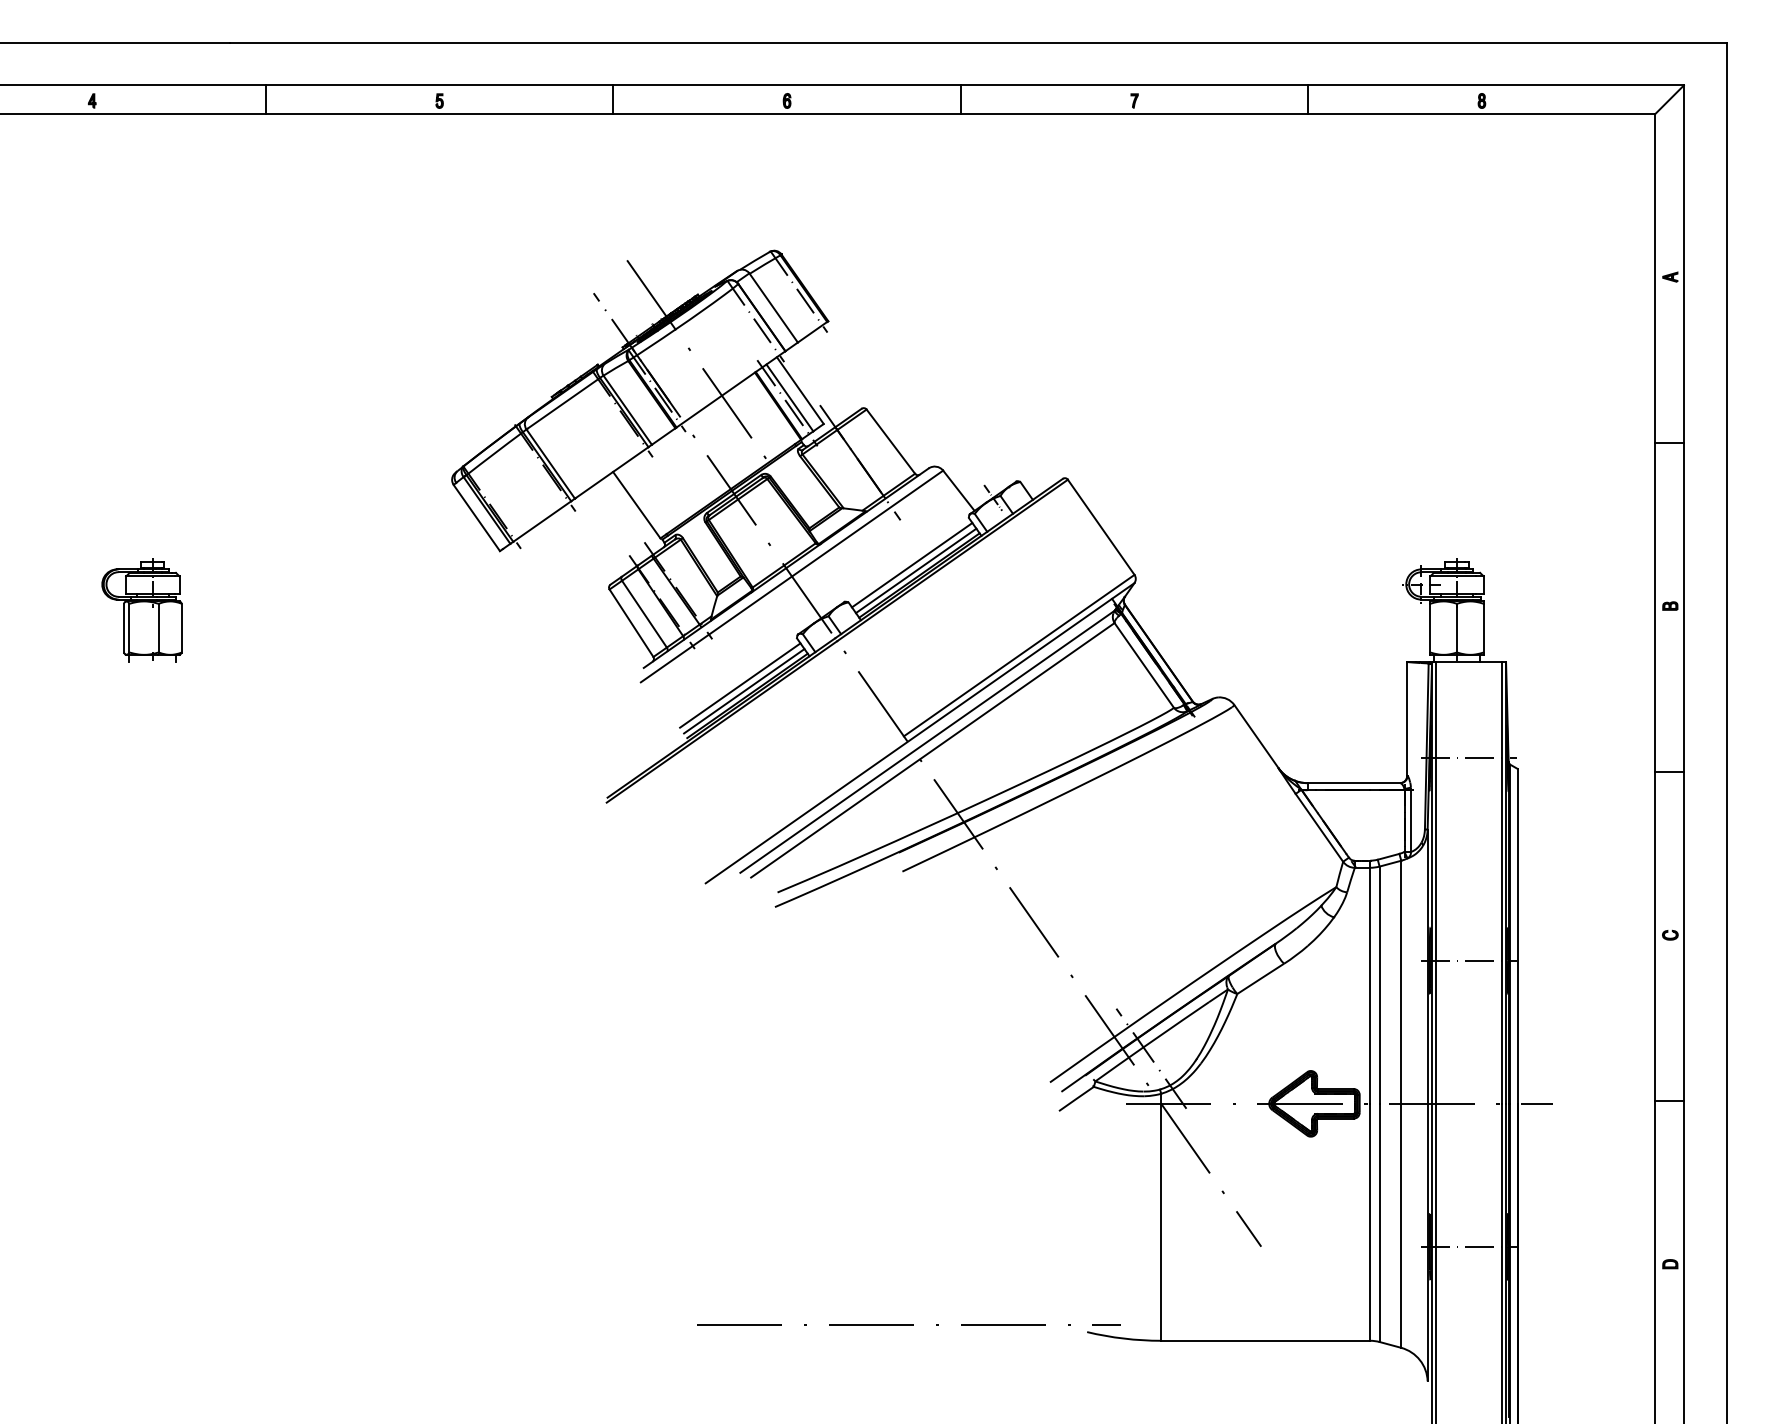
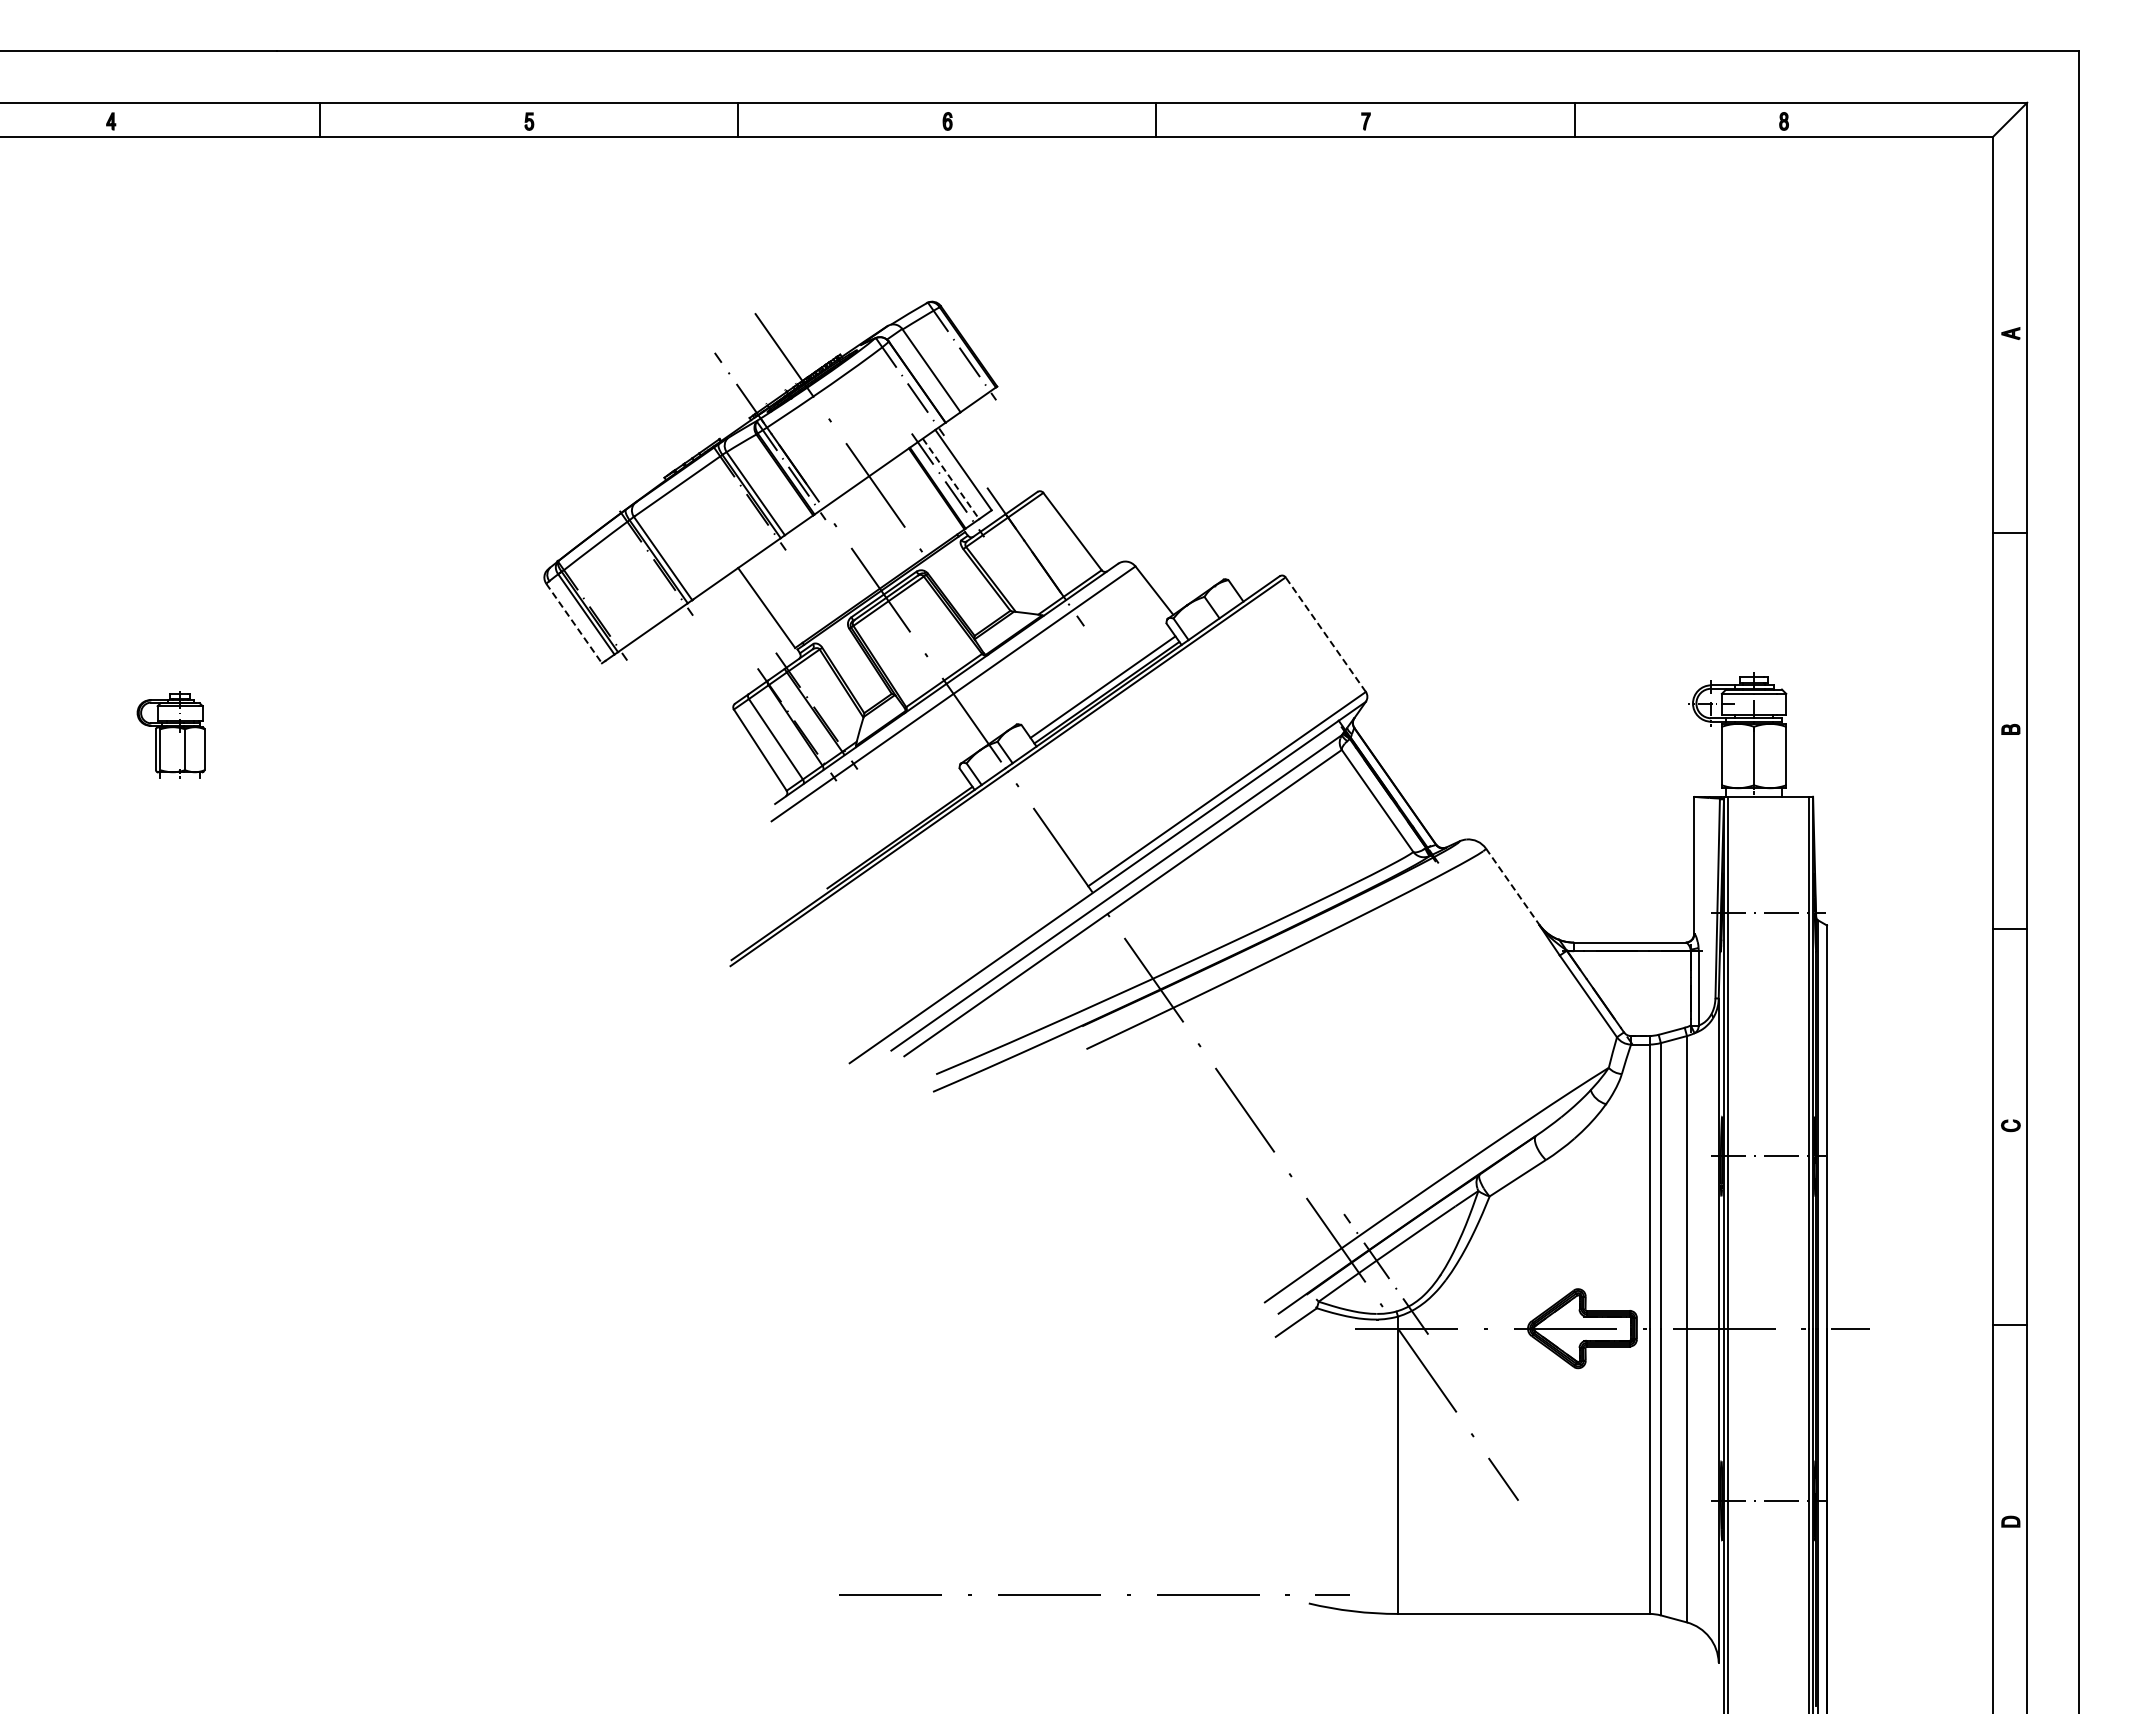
line: (790, 398) -> (951, 479), solid -> dashed
line: (993, 497) -> (1195, 598), removed
line: (477, 518) -> (574, 623), solid -> dashed
line: (1100, 527) -> (1325, 634), solid -> dashed
line: (911, 565) -> (1097, 680), removed
part: (141, 610) -> (170, 734), size x0.7
line: (739, 685) -> (890, 824), removed
line: (743, 690) -> (895, 831), removed
line: (1256, 736) -> (1512, 886), solid -> dashed

